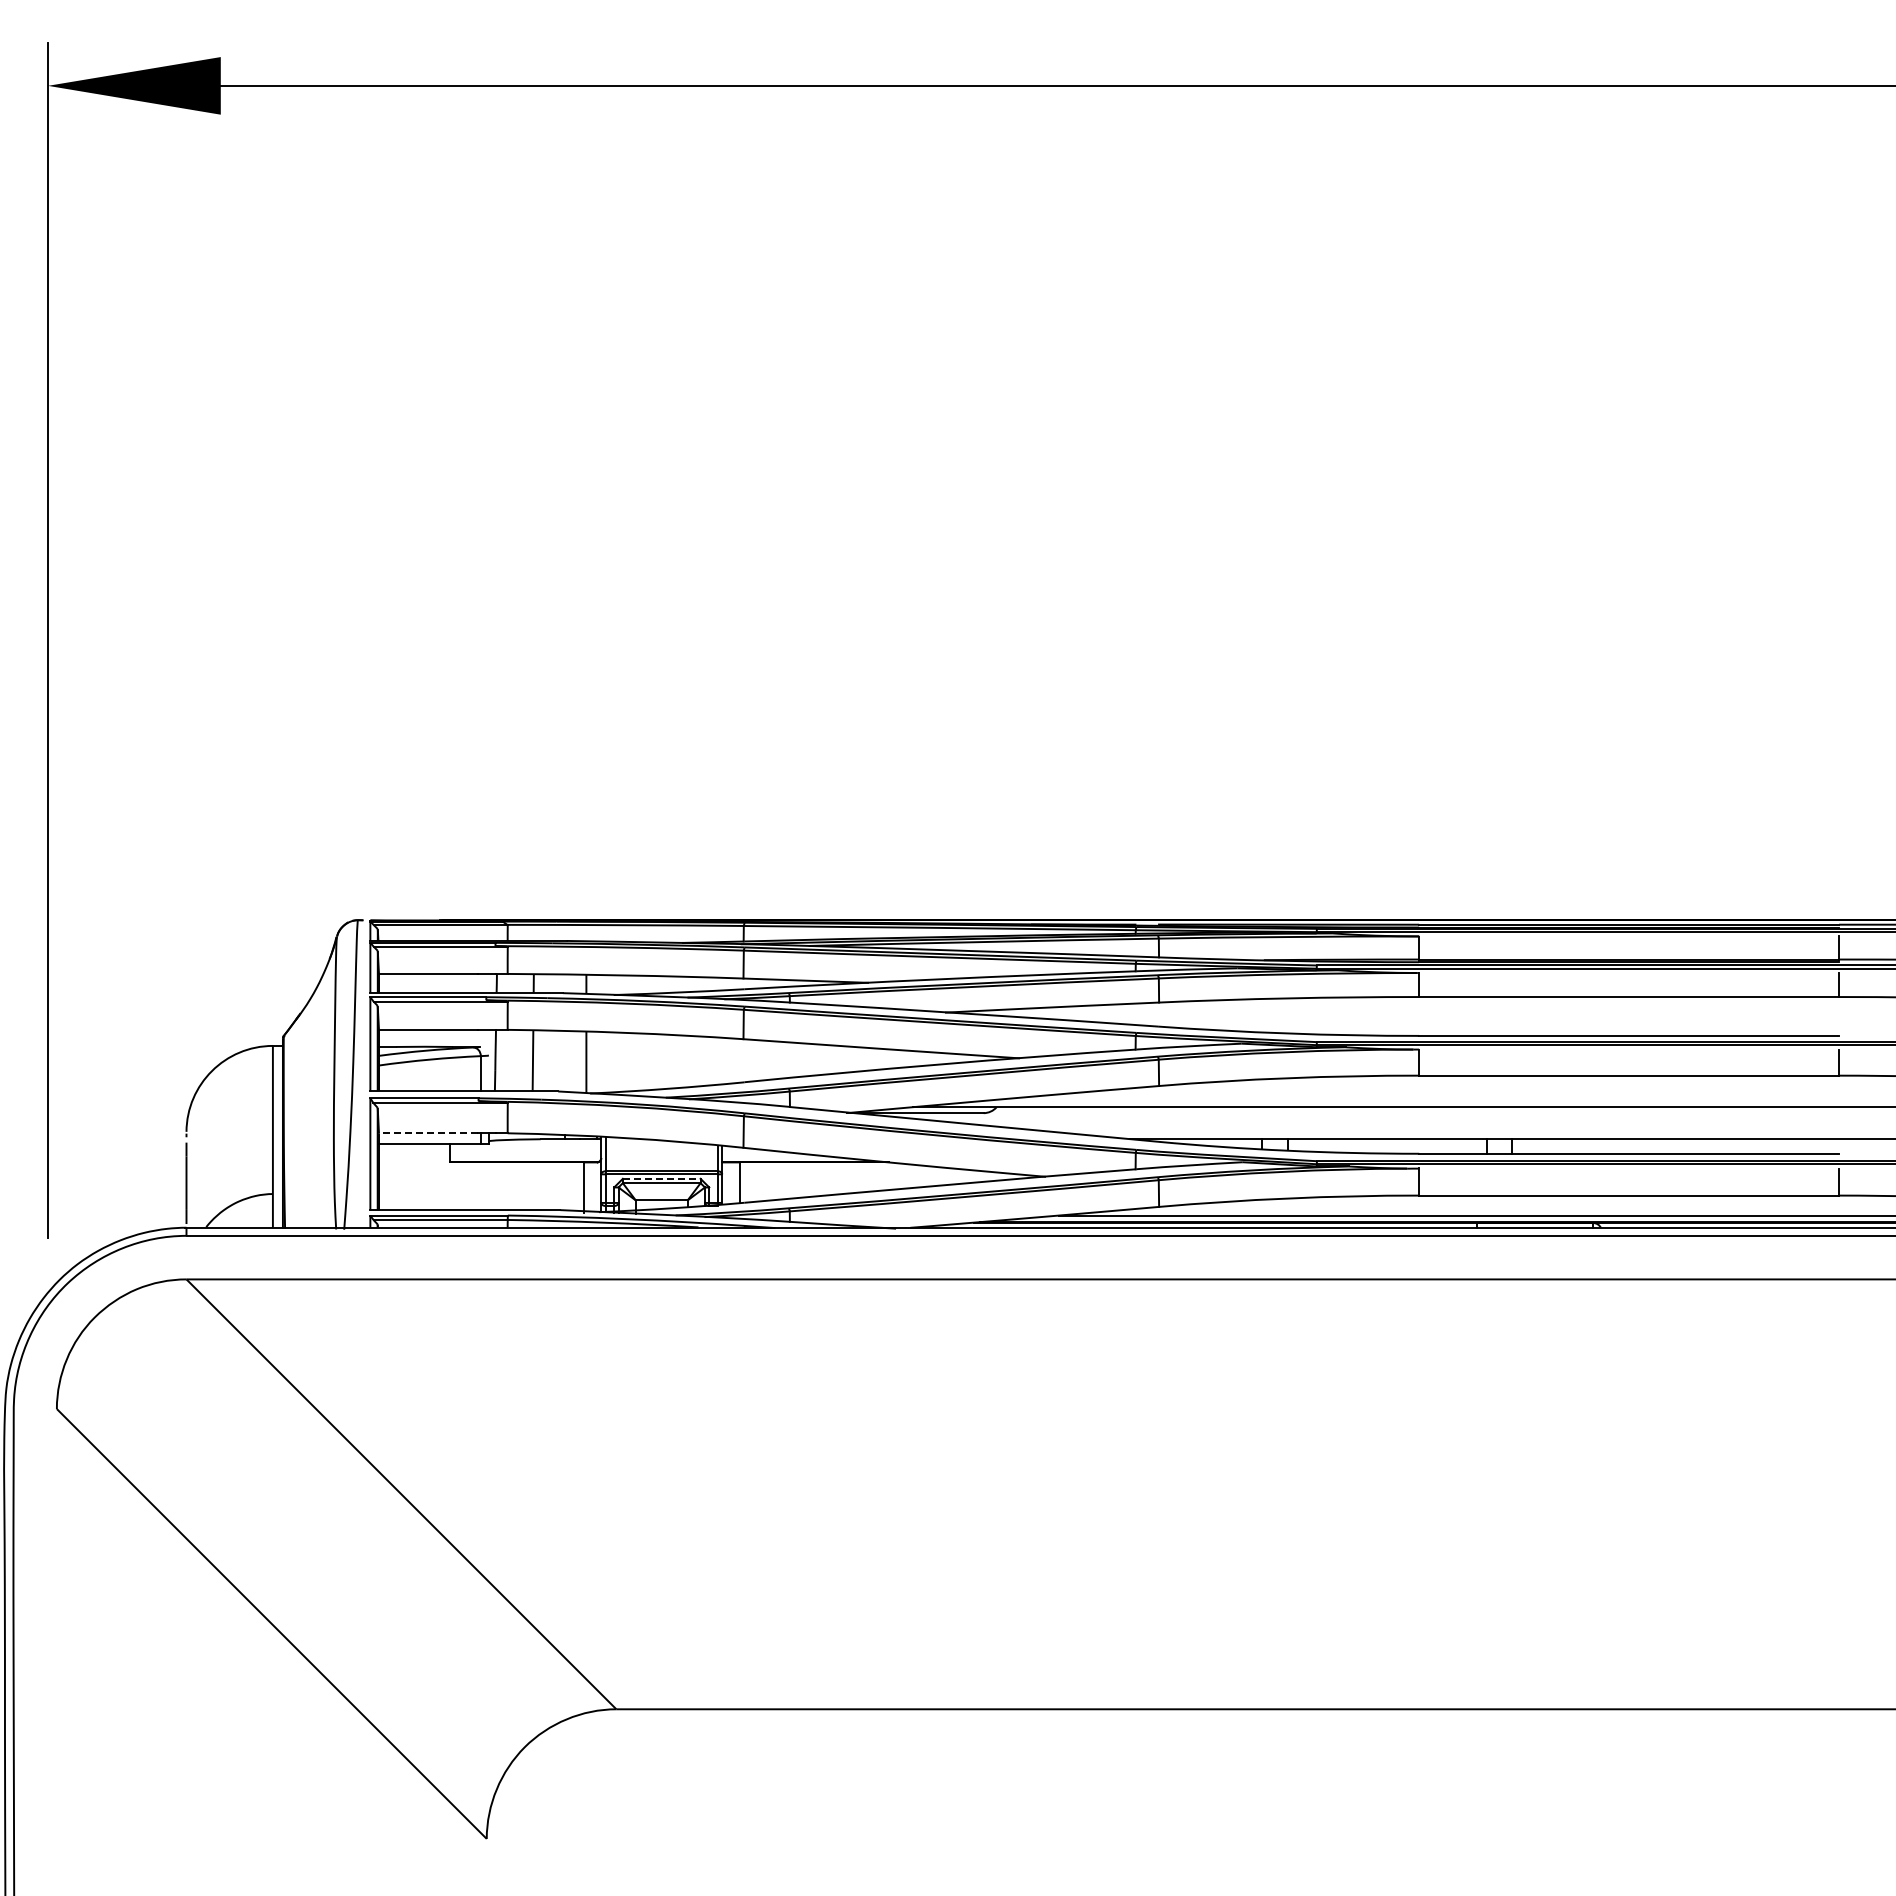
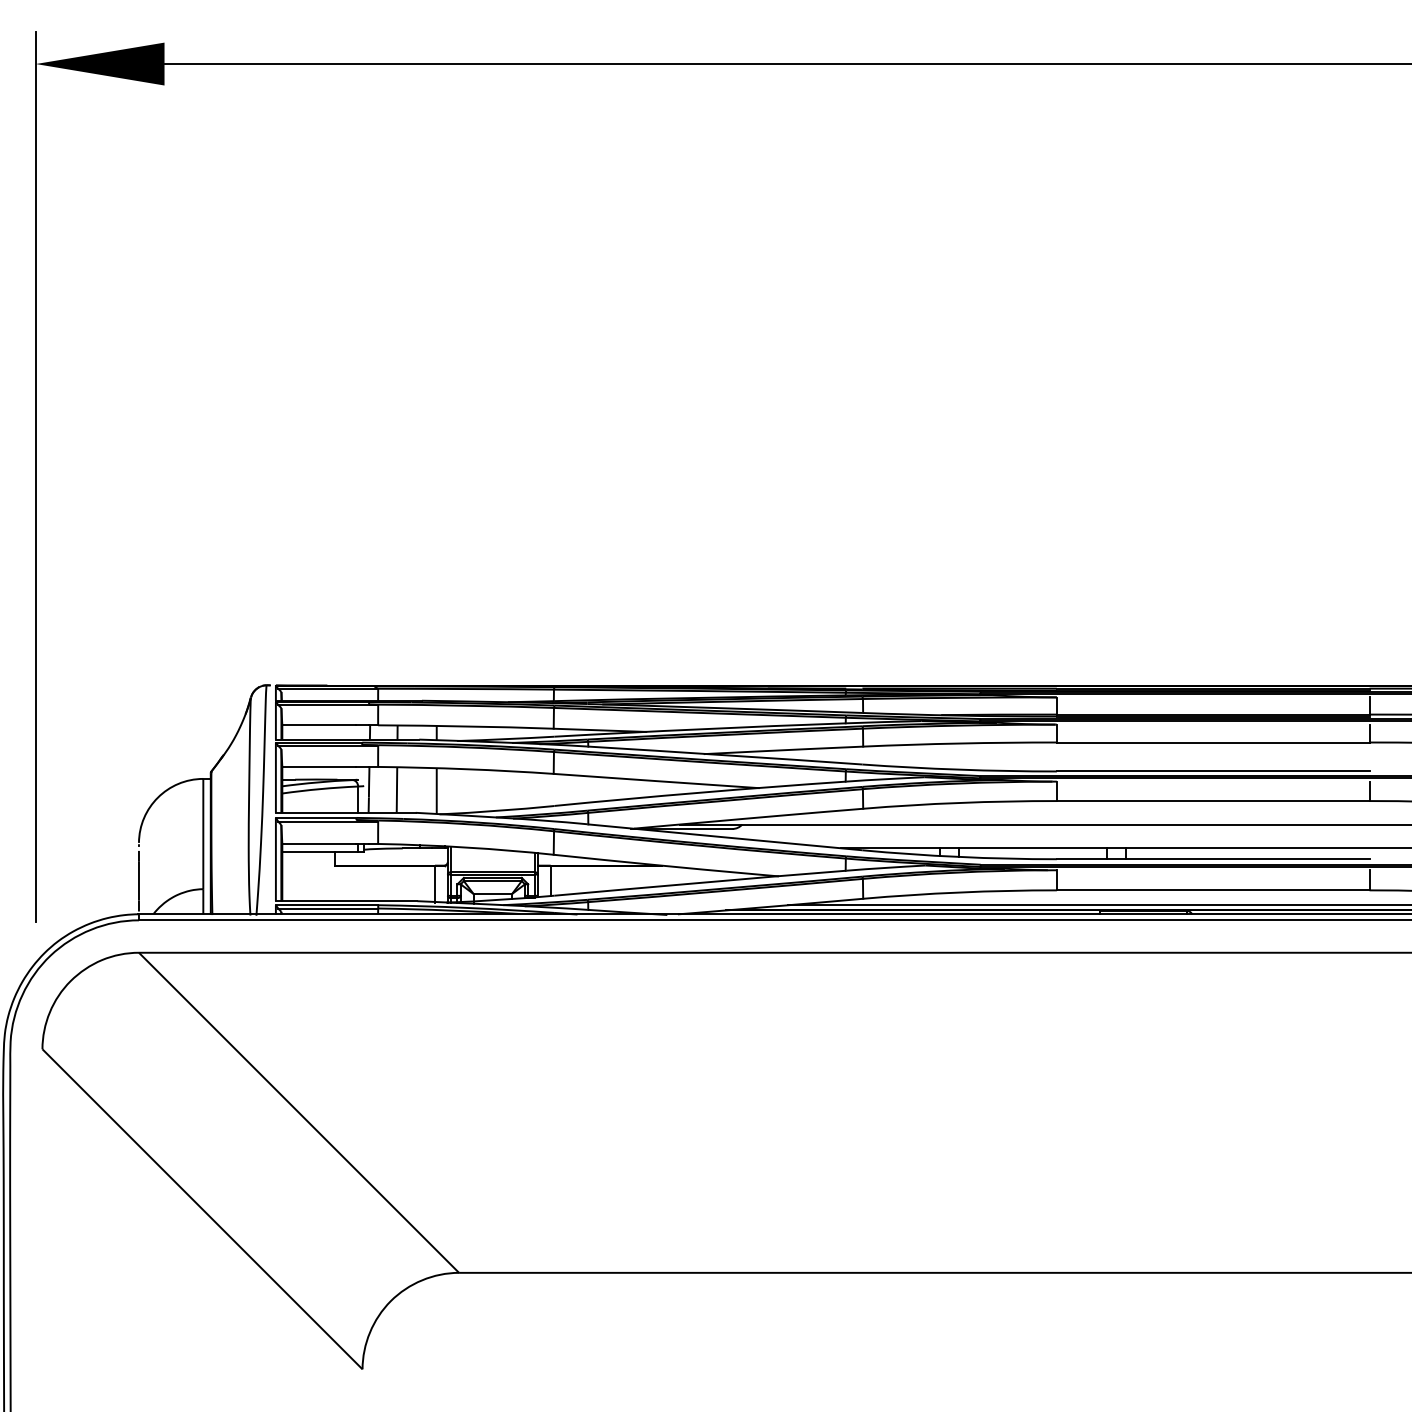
line: (428, 1133) -> (319, 844), dashed -> solid
line: (661, 1178) -> (492, 877), dashed -> solid

